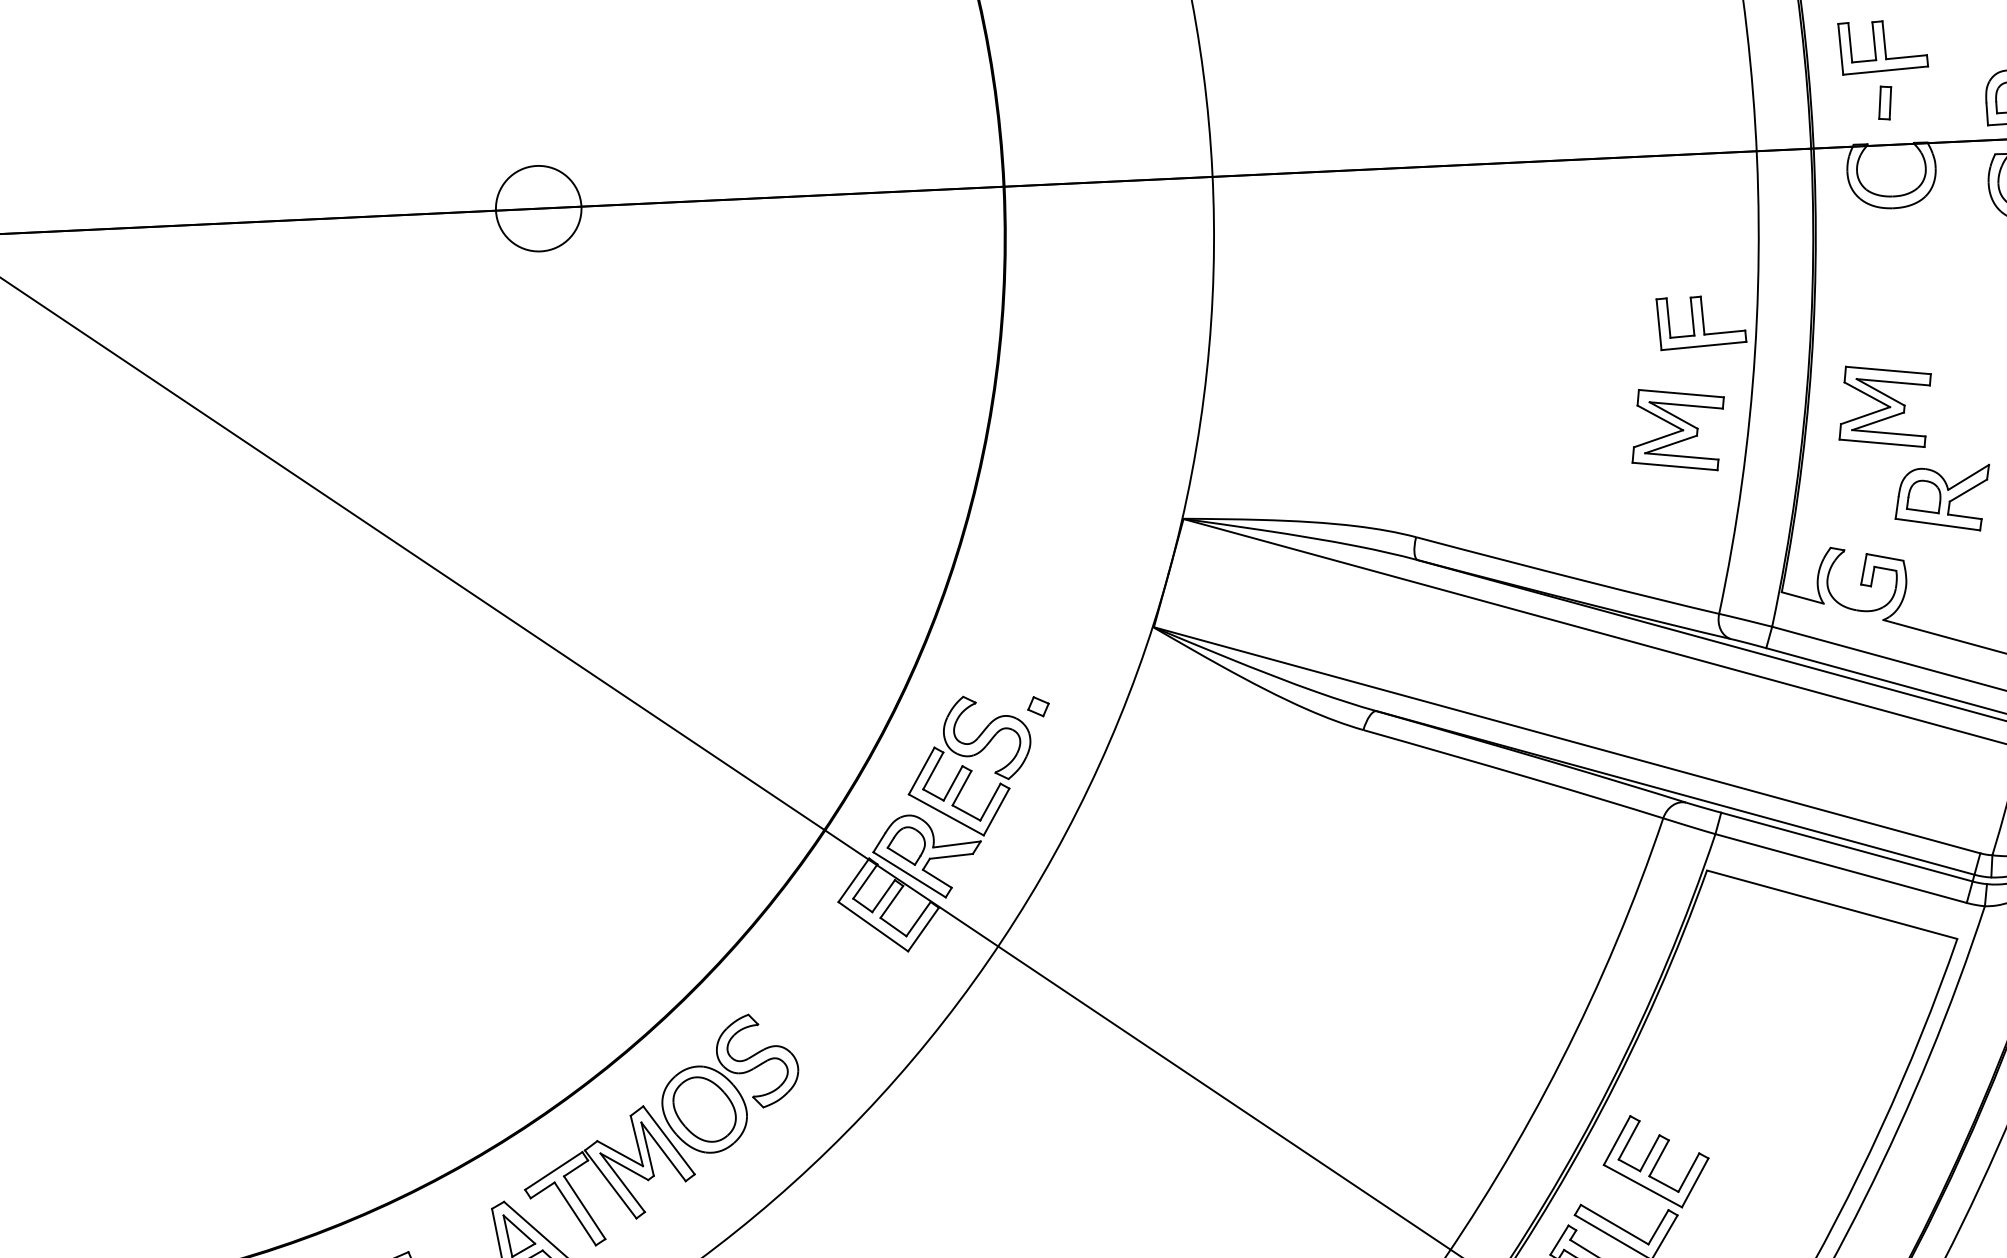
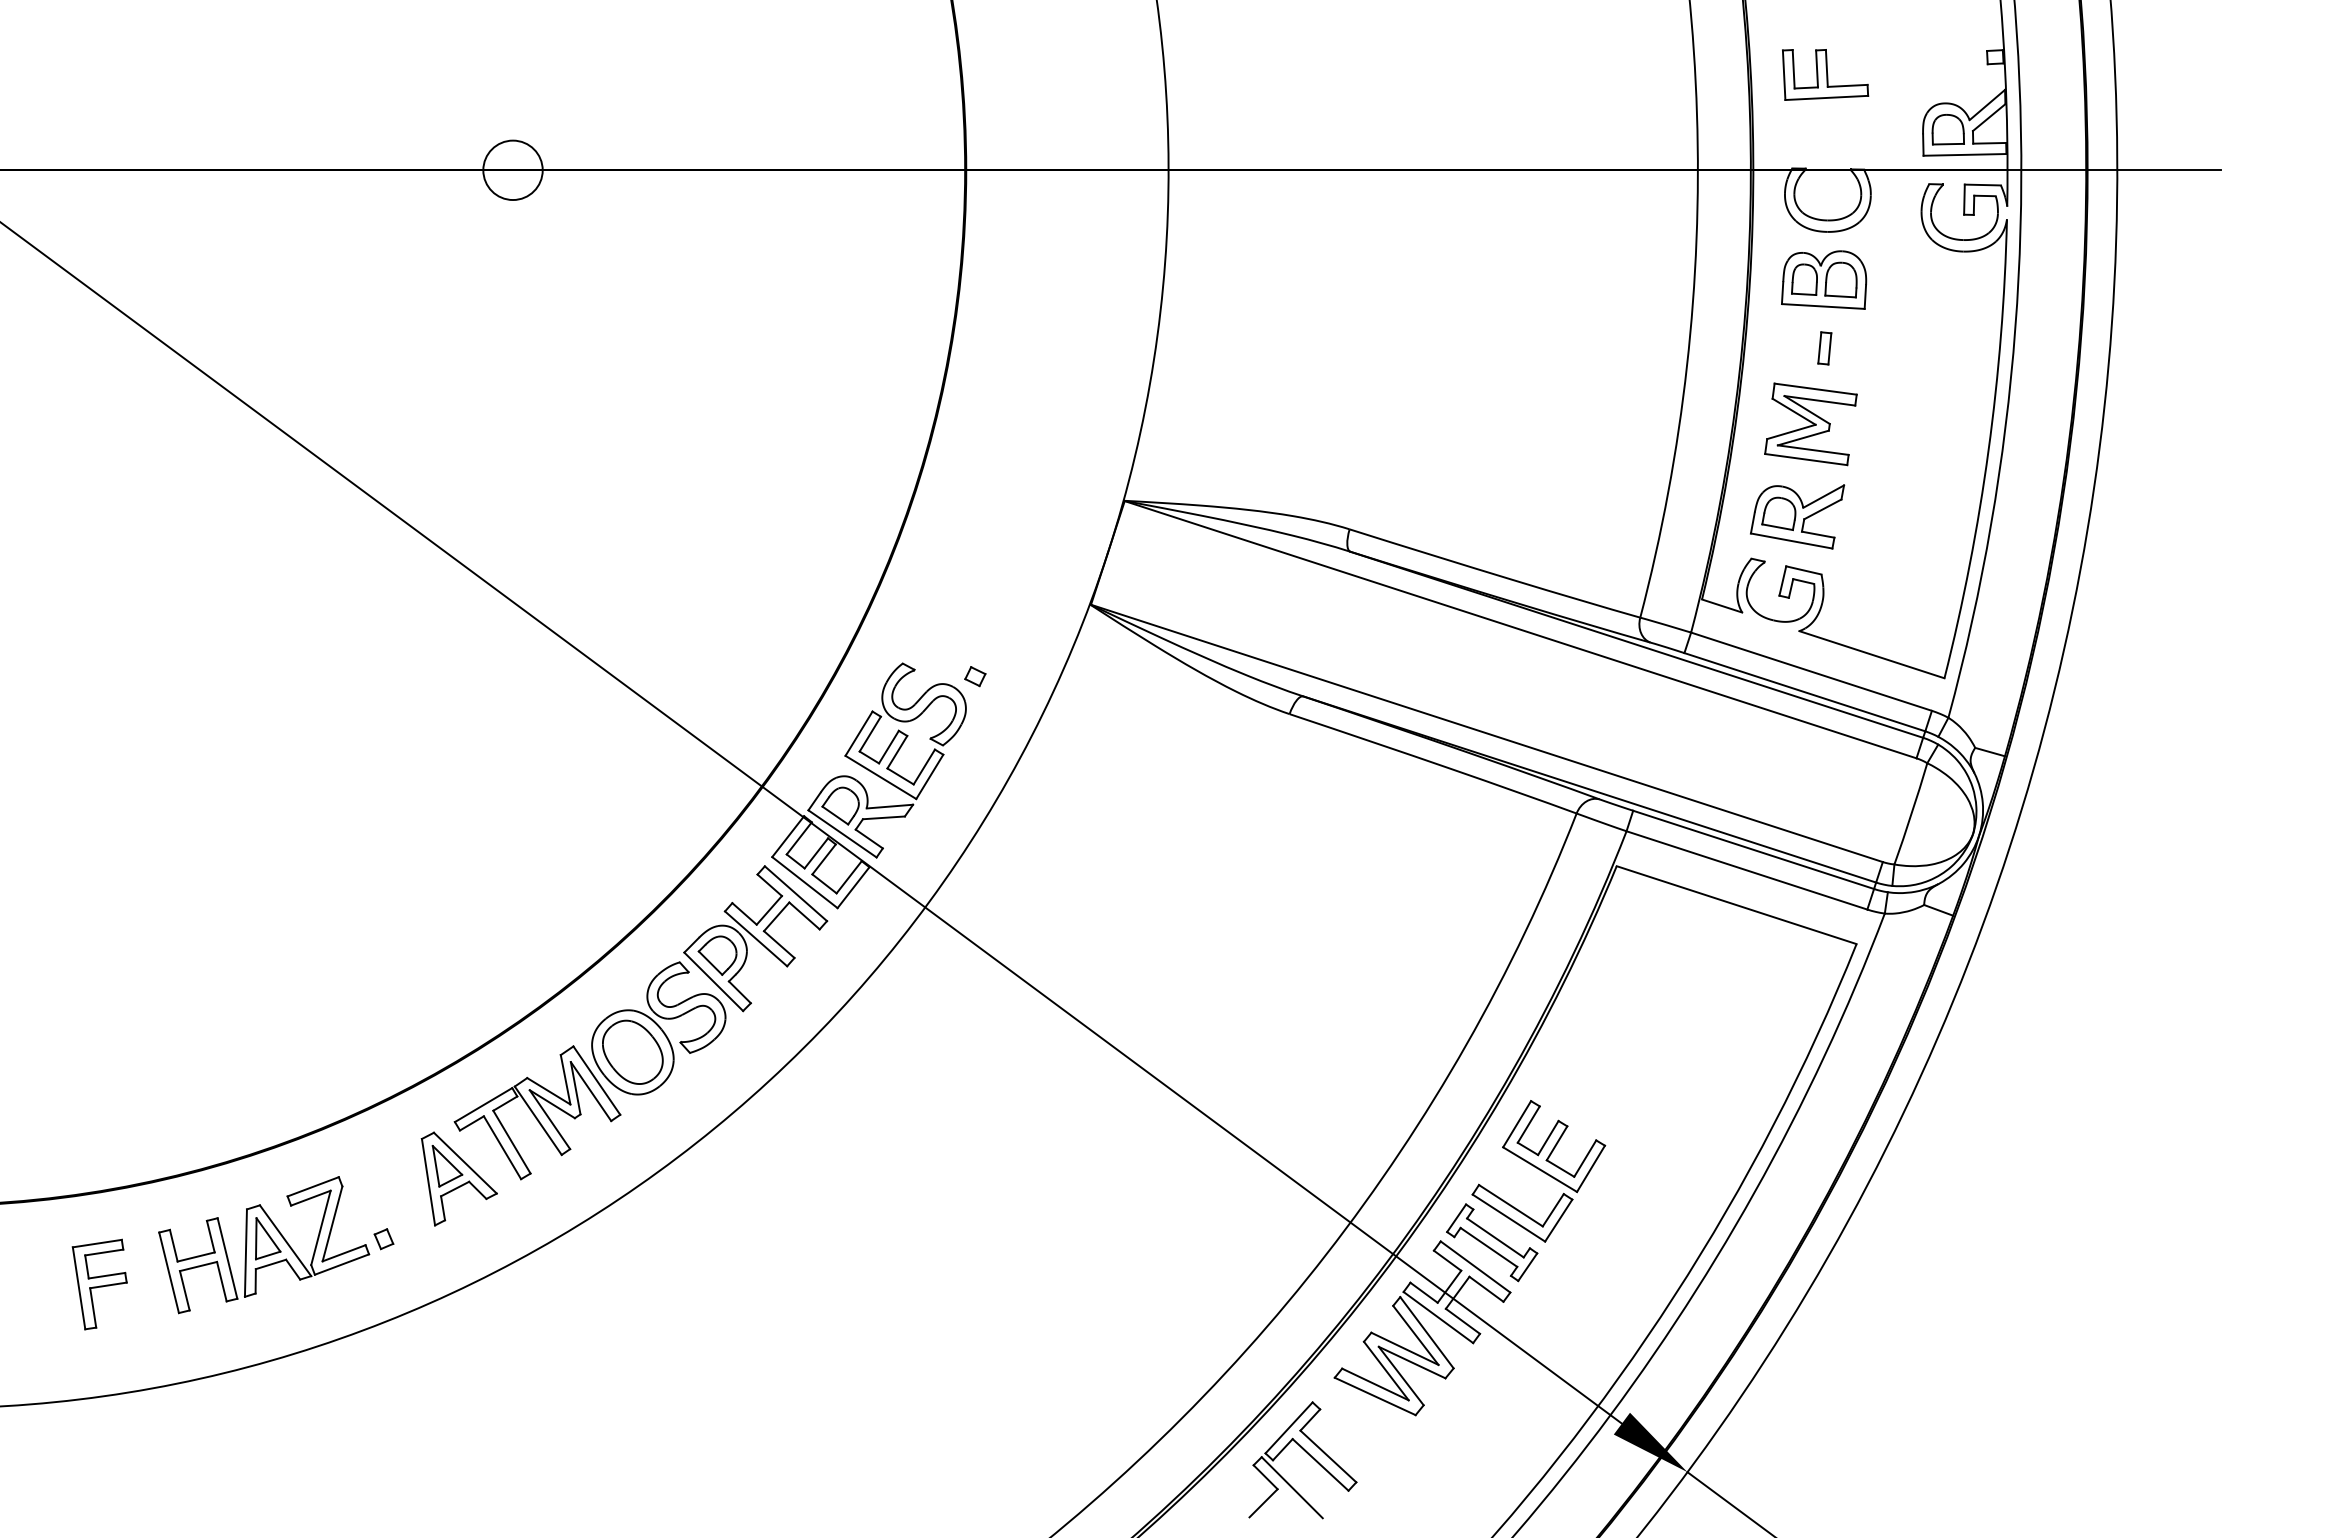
part: (1884, 103) -> (1824, 348), moved
circle: (538, 208) -> (512, 170), size x0.71
part: (1892, 257) -> (1824, 279), added
part: (1701, 321) -> (1636, 333), removed
part: (1677, 430) -> (1608, 437), removed
part: (1942, 499) -> (1797, 516), moved
part: (825, 986) -> (755, 938), added

